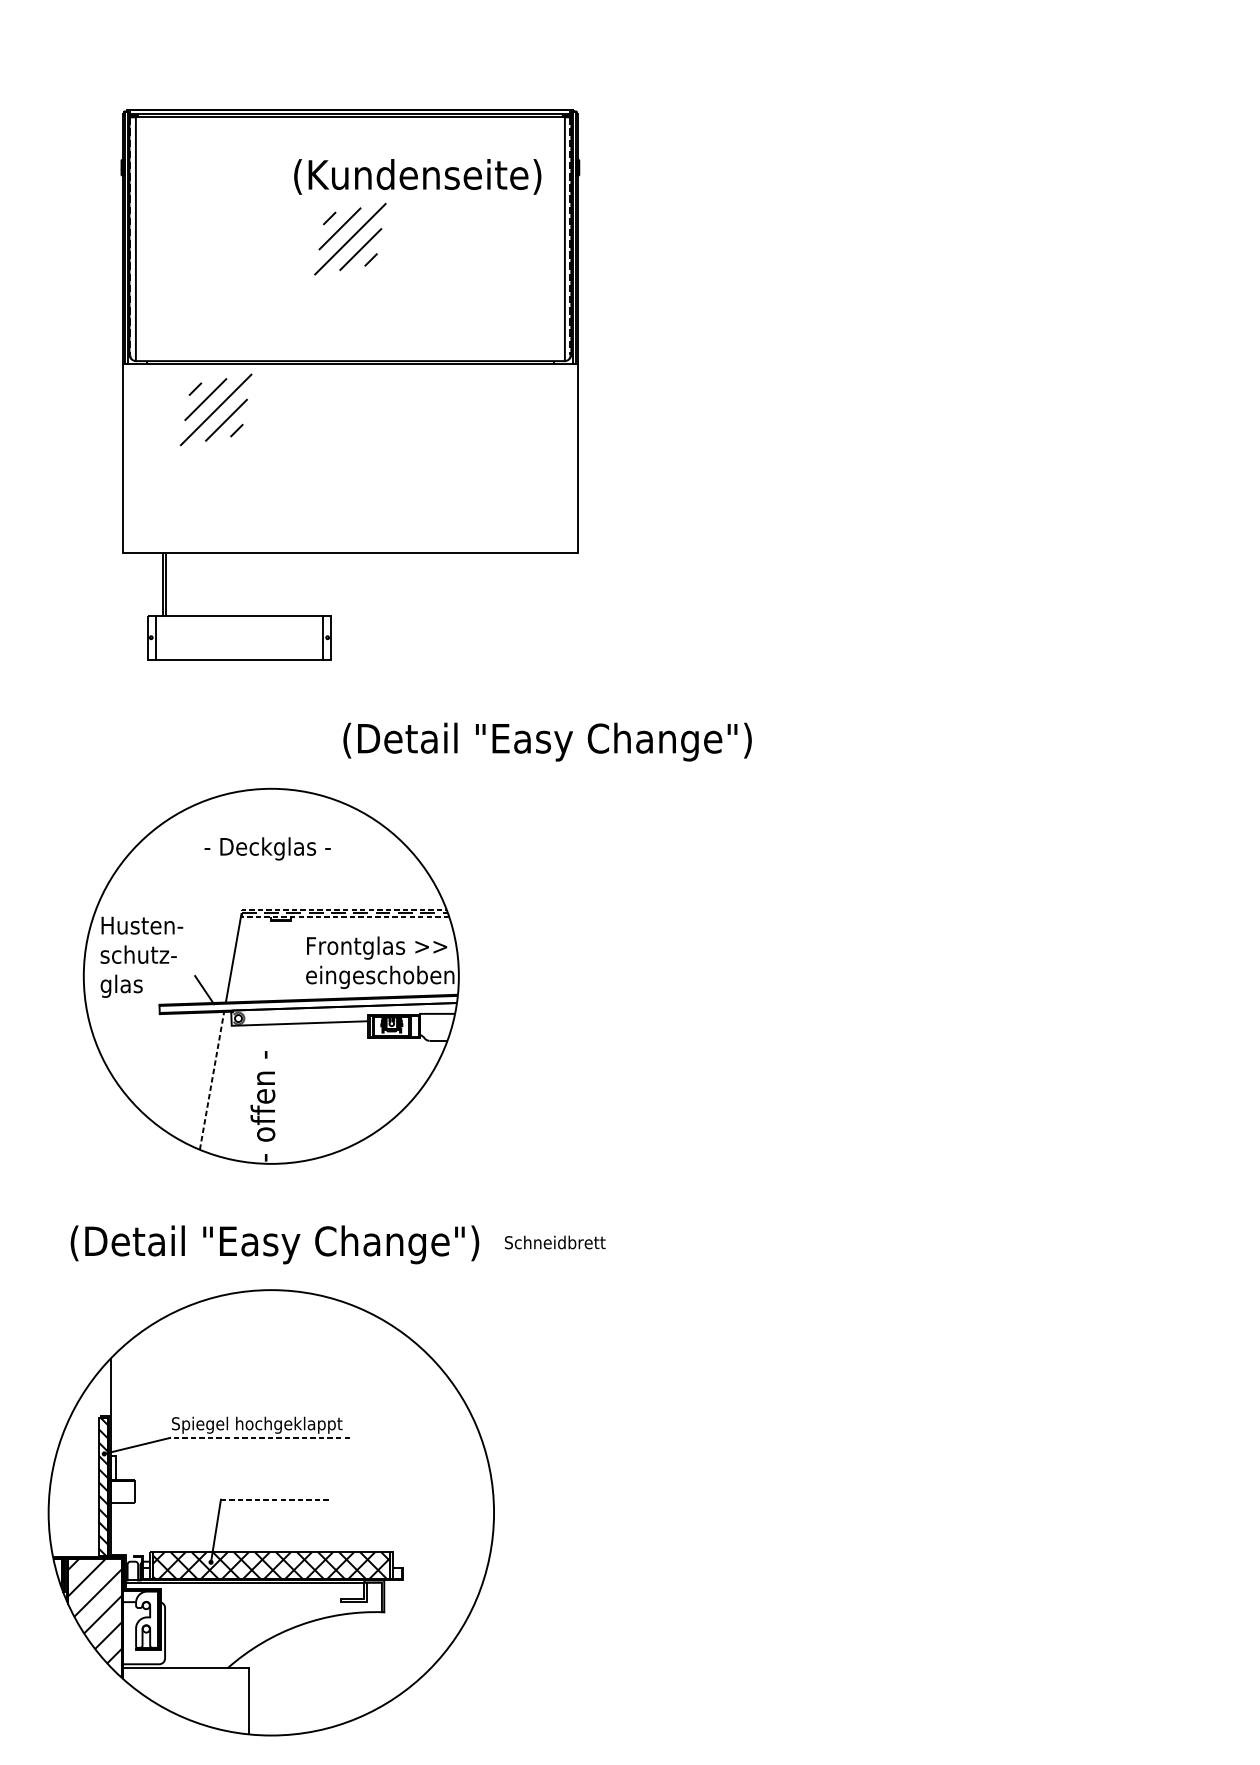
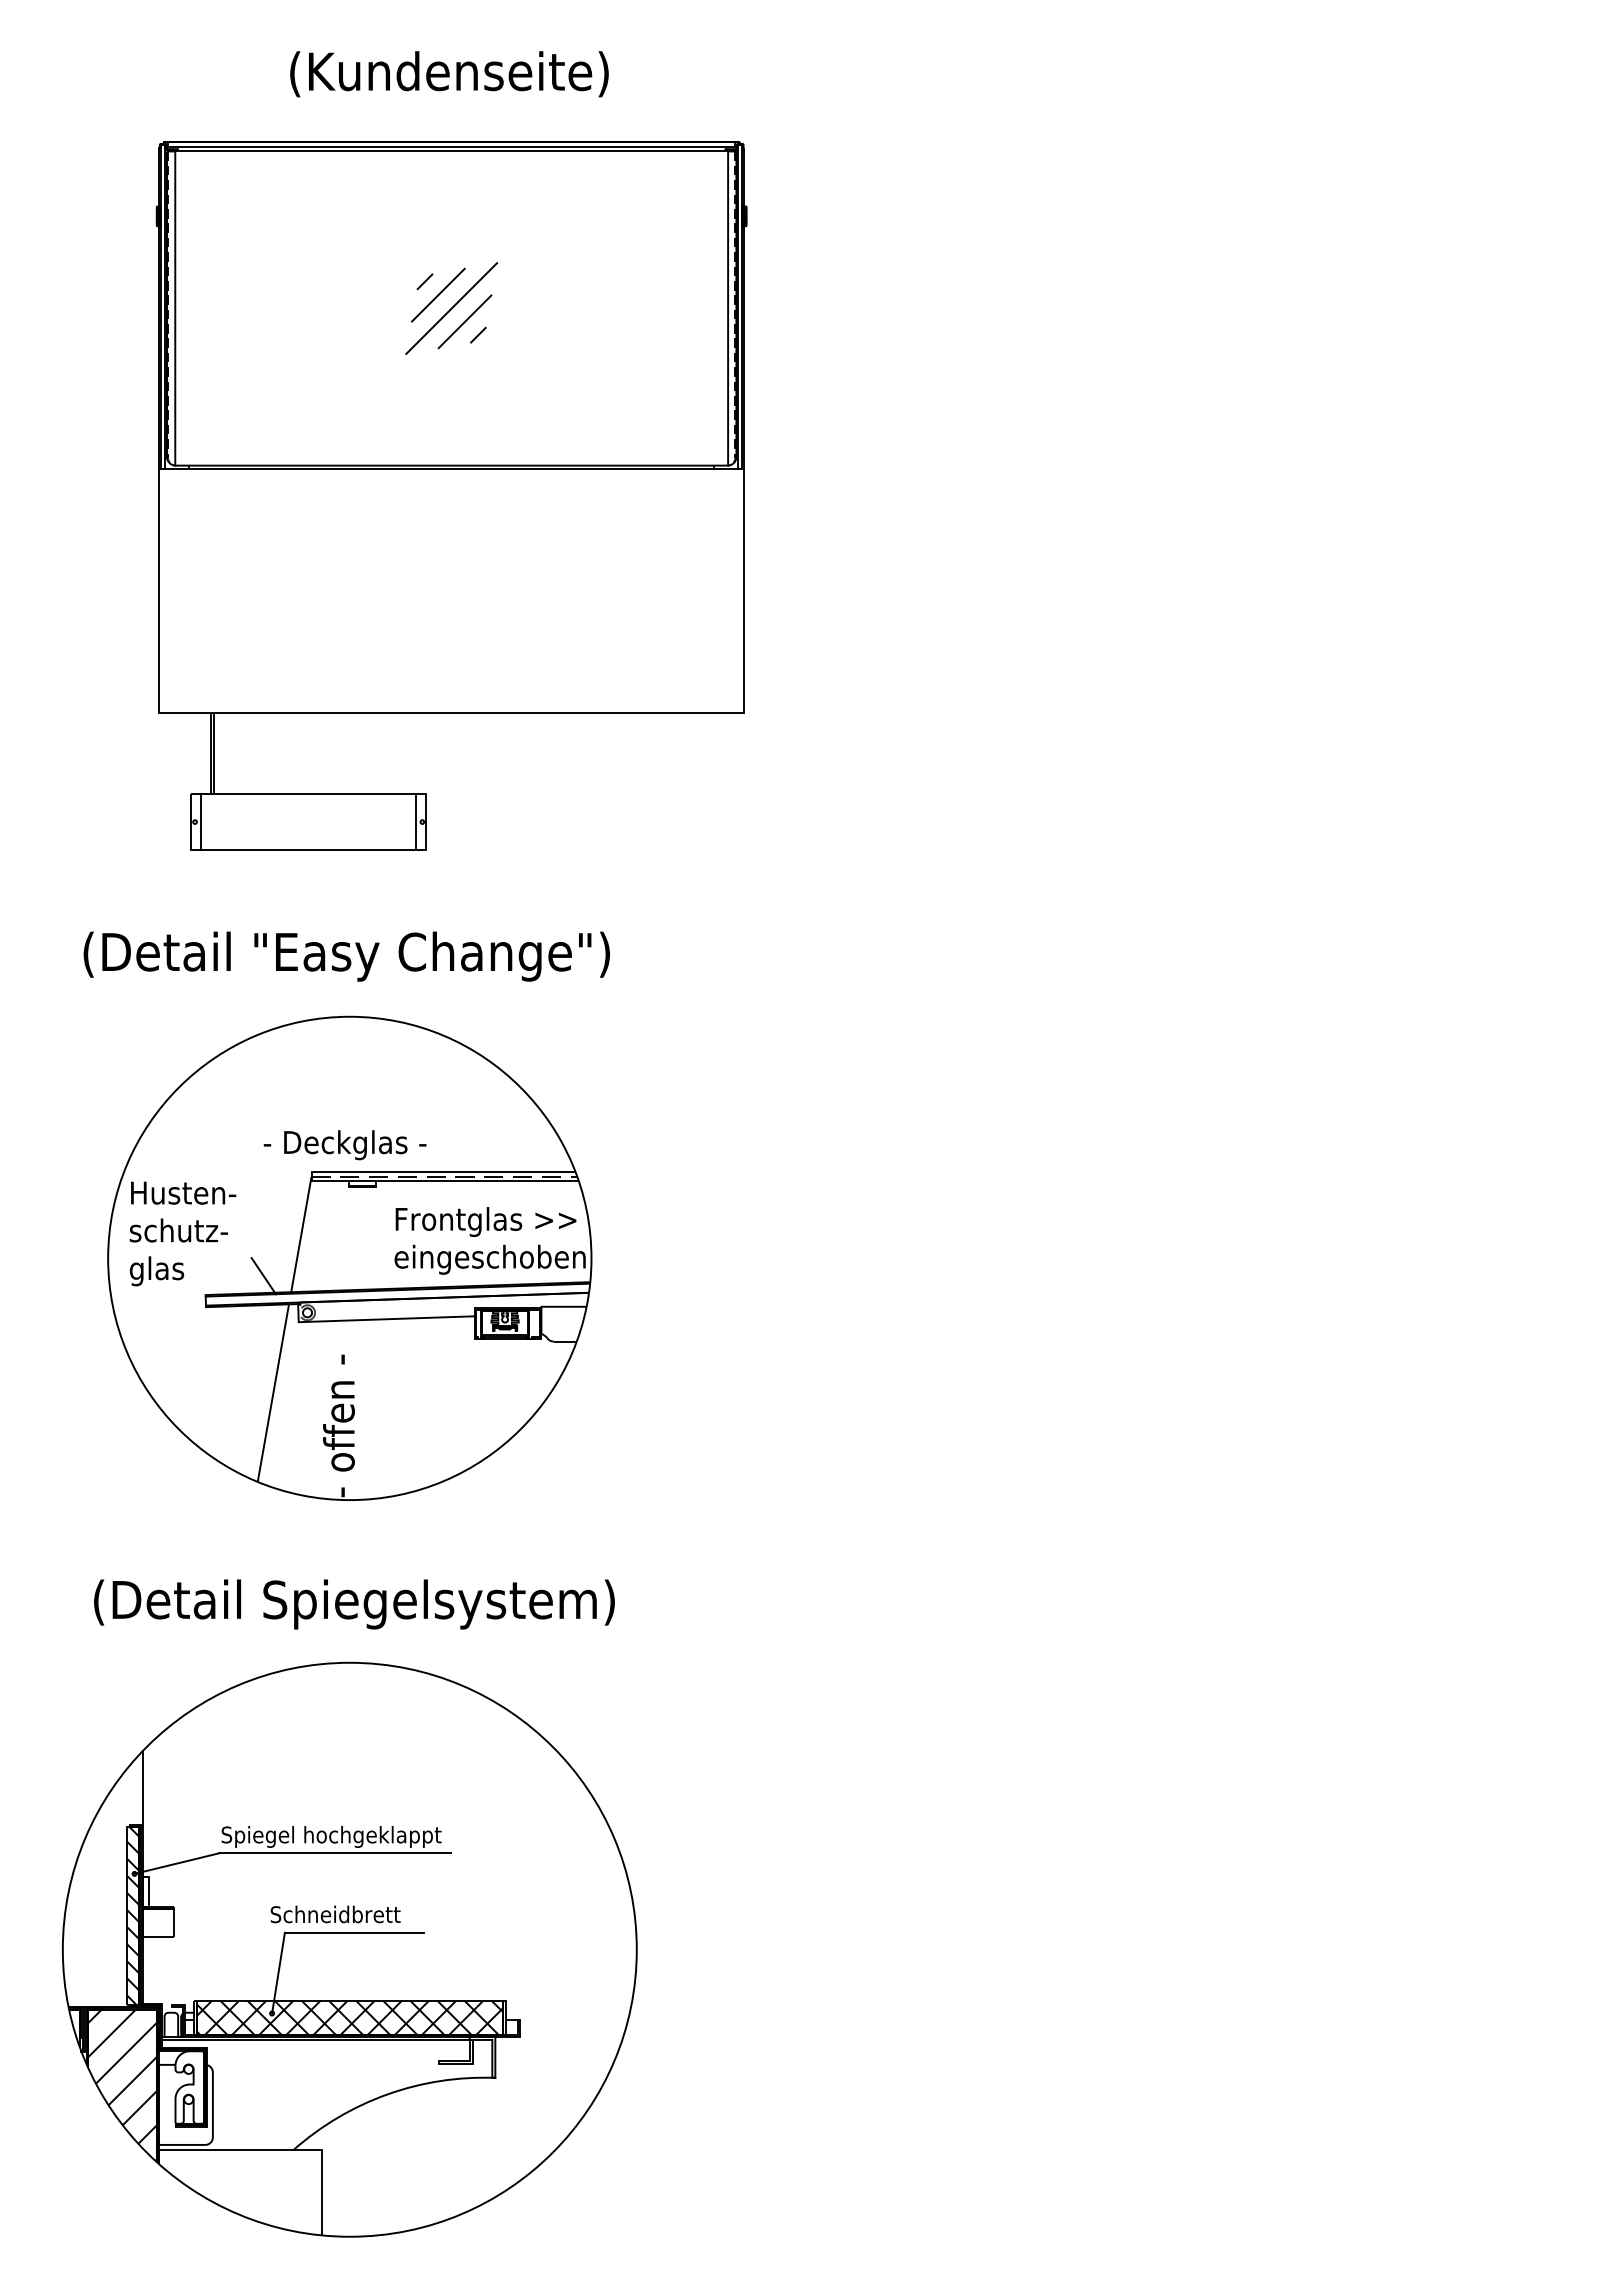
text: (417, 177) -> (449, 74), moved
part: (216, 409) -> (278, 528), removed
text: (547, 742) -> (346, 956), moved
text: (267, 849) -> (344, 1145), moved
line: (241, 913) -> (311, 1177), dashed -> solid
line: (212, 1080) -> (273, 1392), dashed -> solid
text: (555, 1242) -> (335, 1914), moved
text: (274, 1244) -> (354, 1604), (Detail "Easy Change") -> (Detail Spiegelsystem)
line: (260, 1438) -> (335, 1853), dashed -> solid
line: (274, 1499) -> (353, 1932), dashed -> solid

